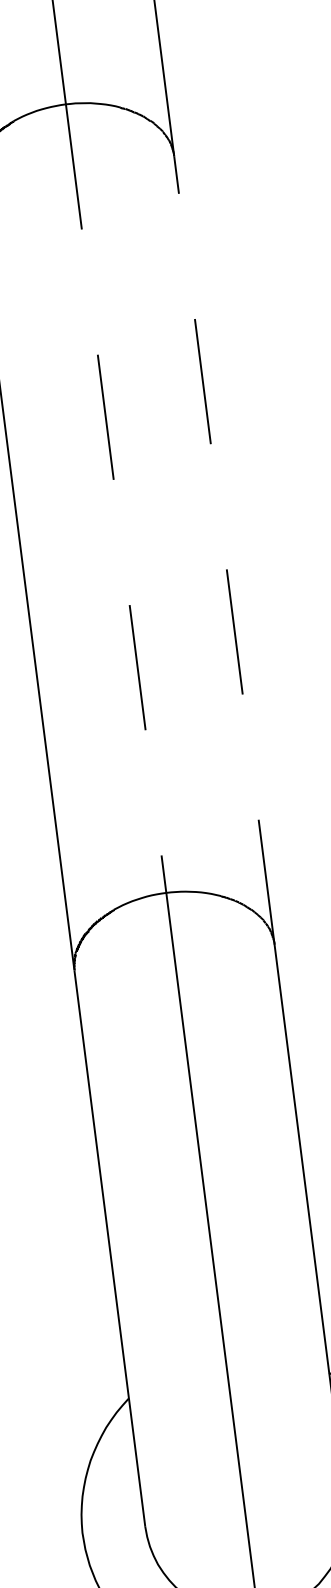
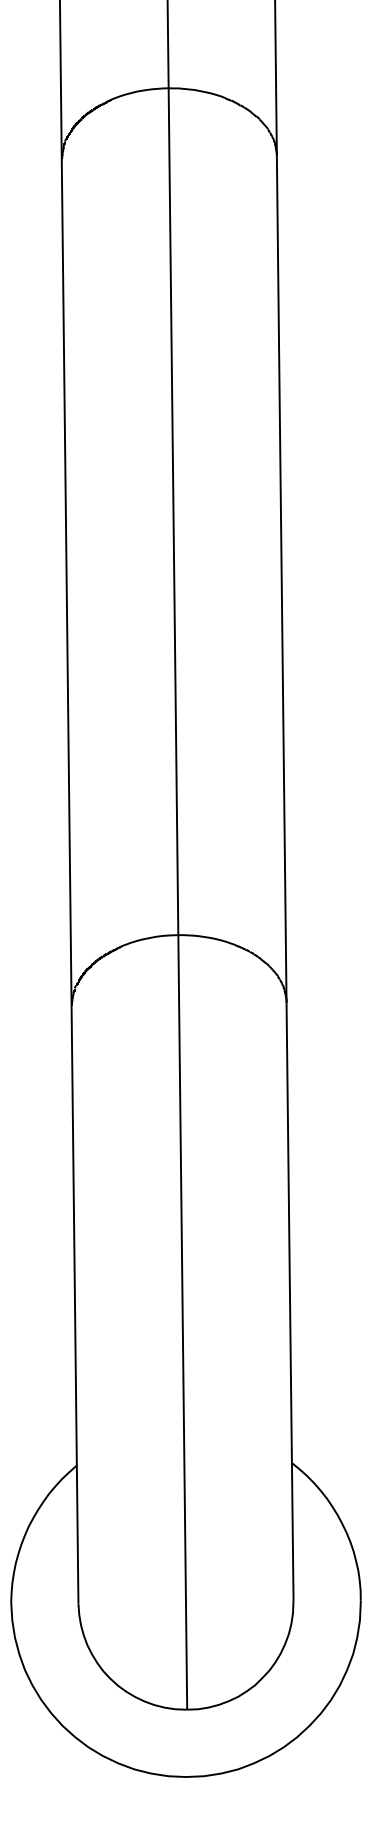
line: (116, 499) -> (173, 512), dashed -> solid
line: (224, 550) -> (281, 579), dashed -> solid

